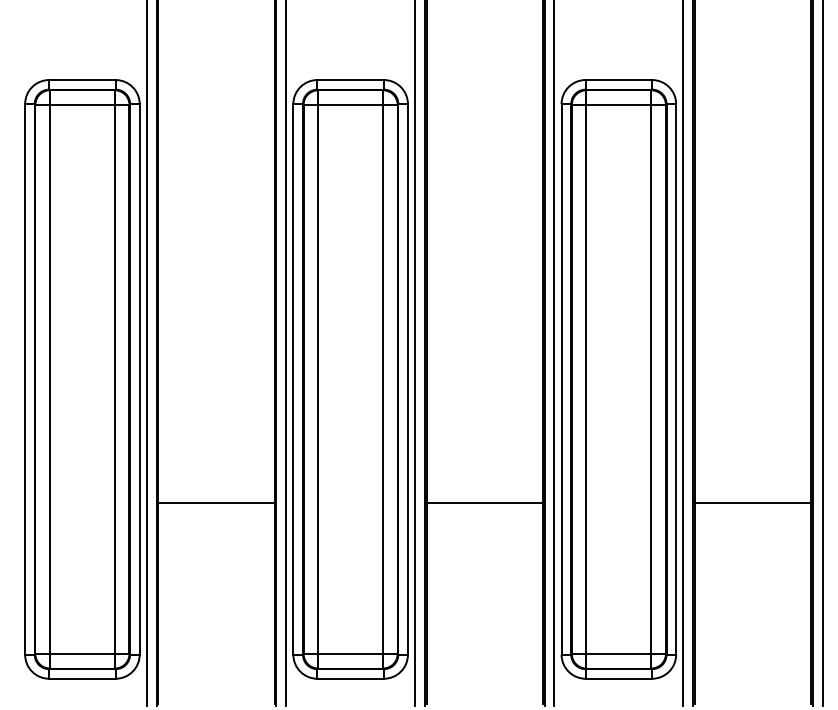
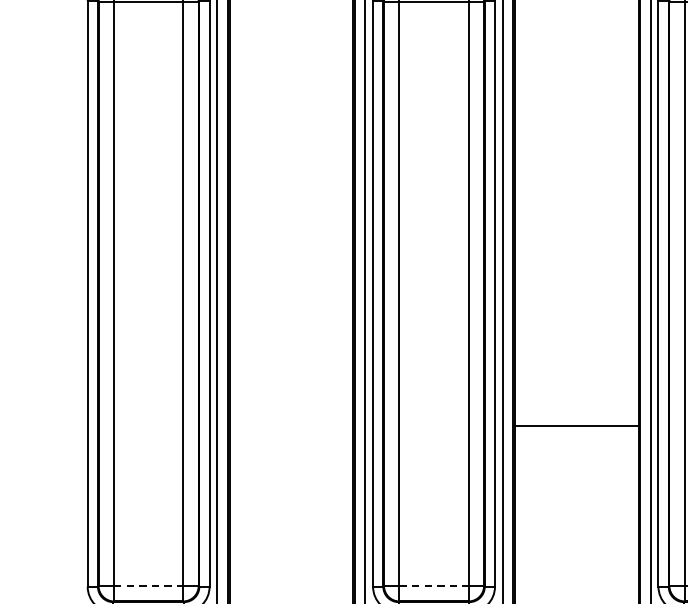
line: (216, 503) -> (291, 425), removed
line: (82, 654) -> (148, 586), solid -> dashed
line: (350, 654) -> (433, 586), solid -> dashed

